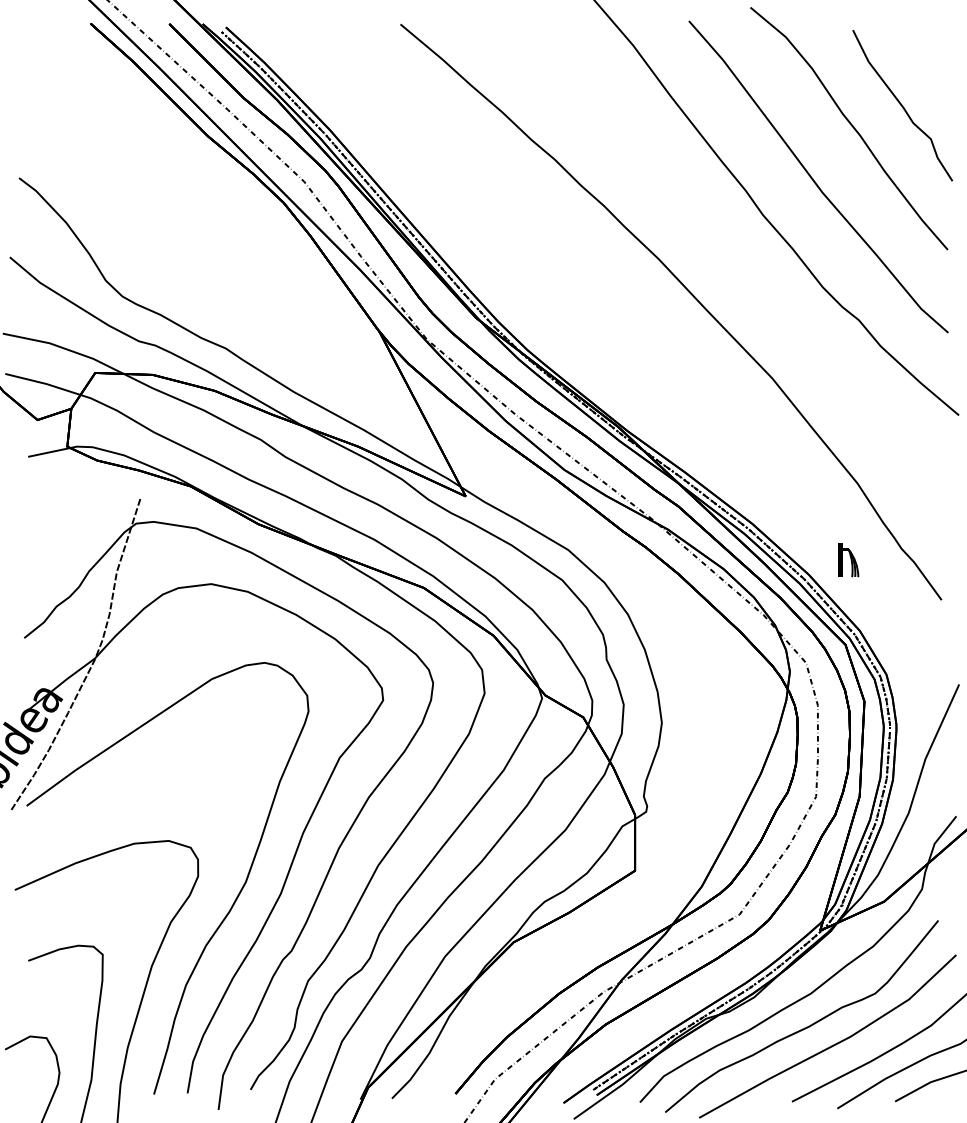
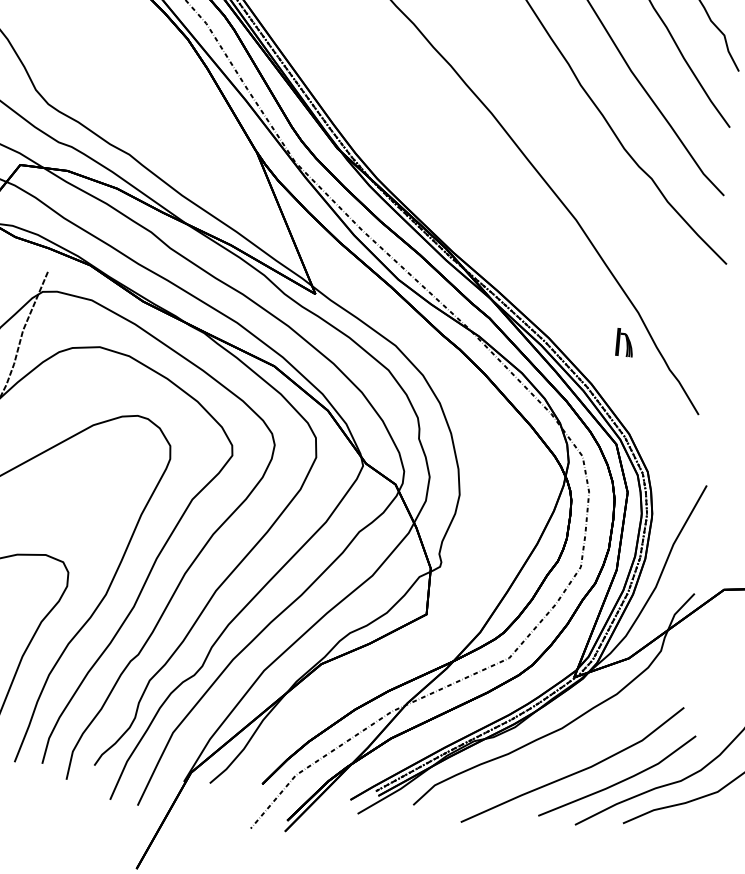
part: (848, 560) -> (624, 343), moved
curve: (806, 1026) -> (555, 755), removed

